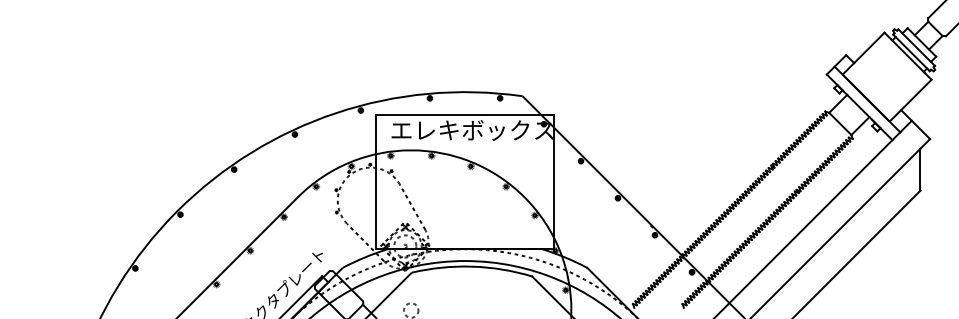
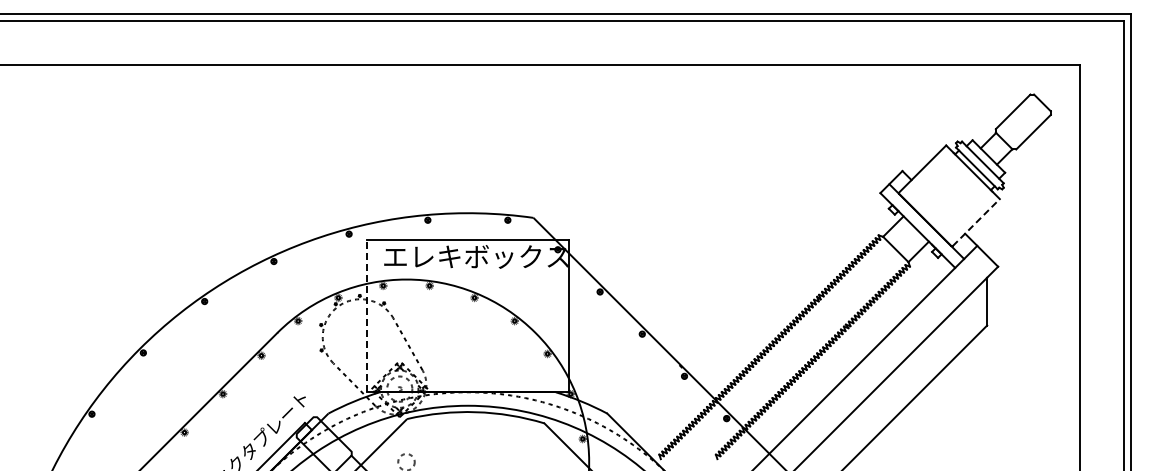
line: (911, 100) -> (976, 222), solid -> dashed
line: (376, 181) -> (366, 315), solid -> dashed

